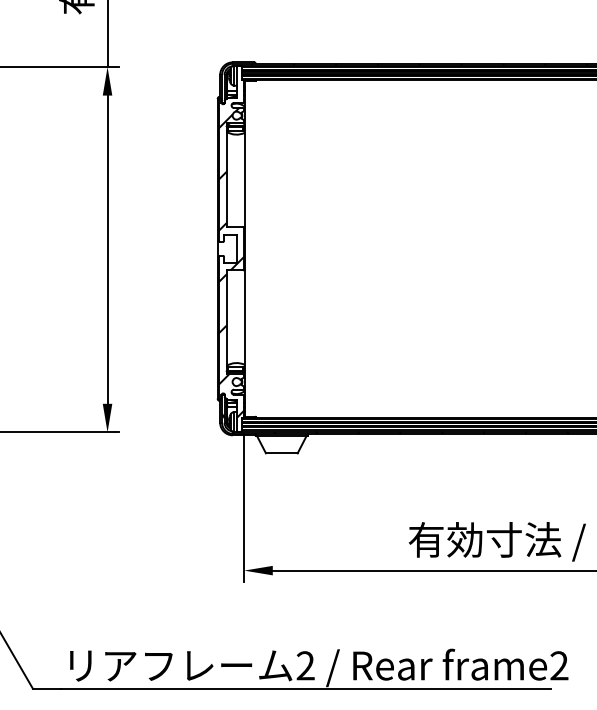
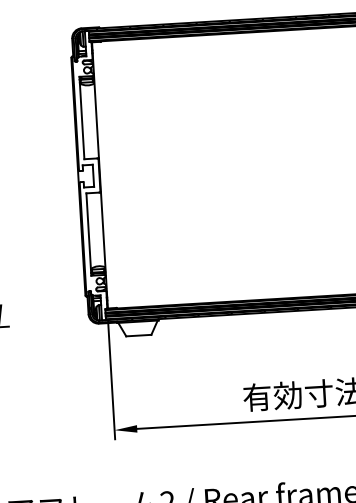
hatch: (231, 263) -> (90, 187), removed

